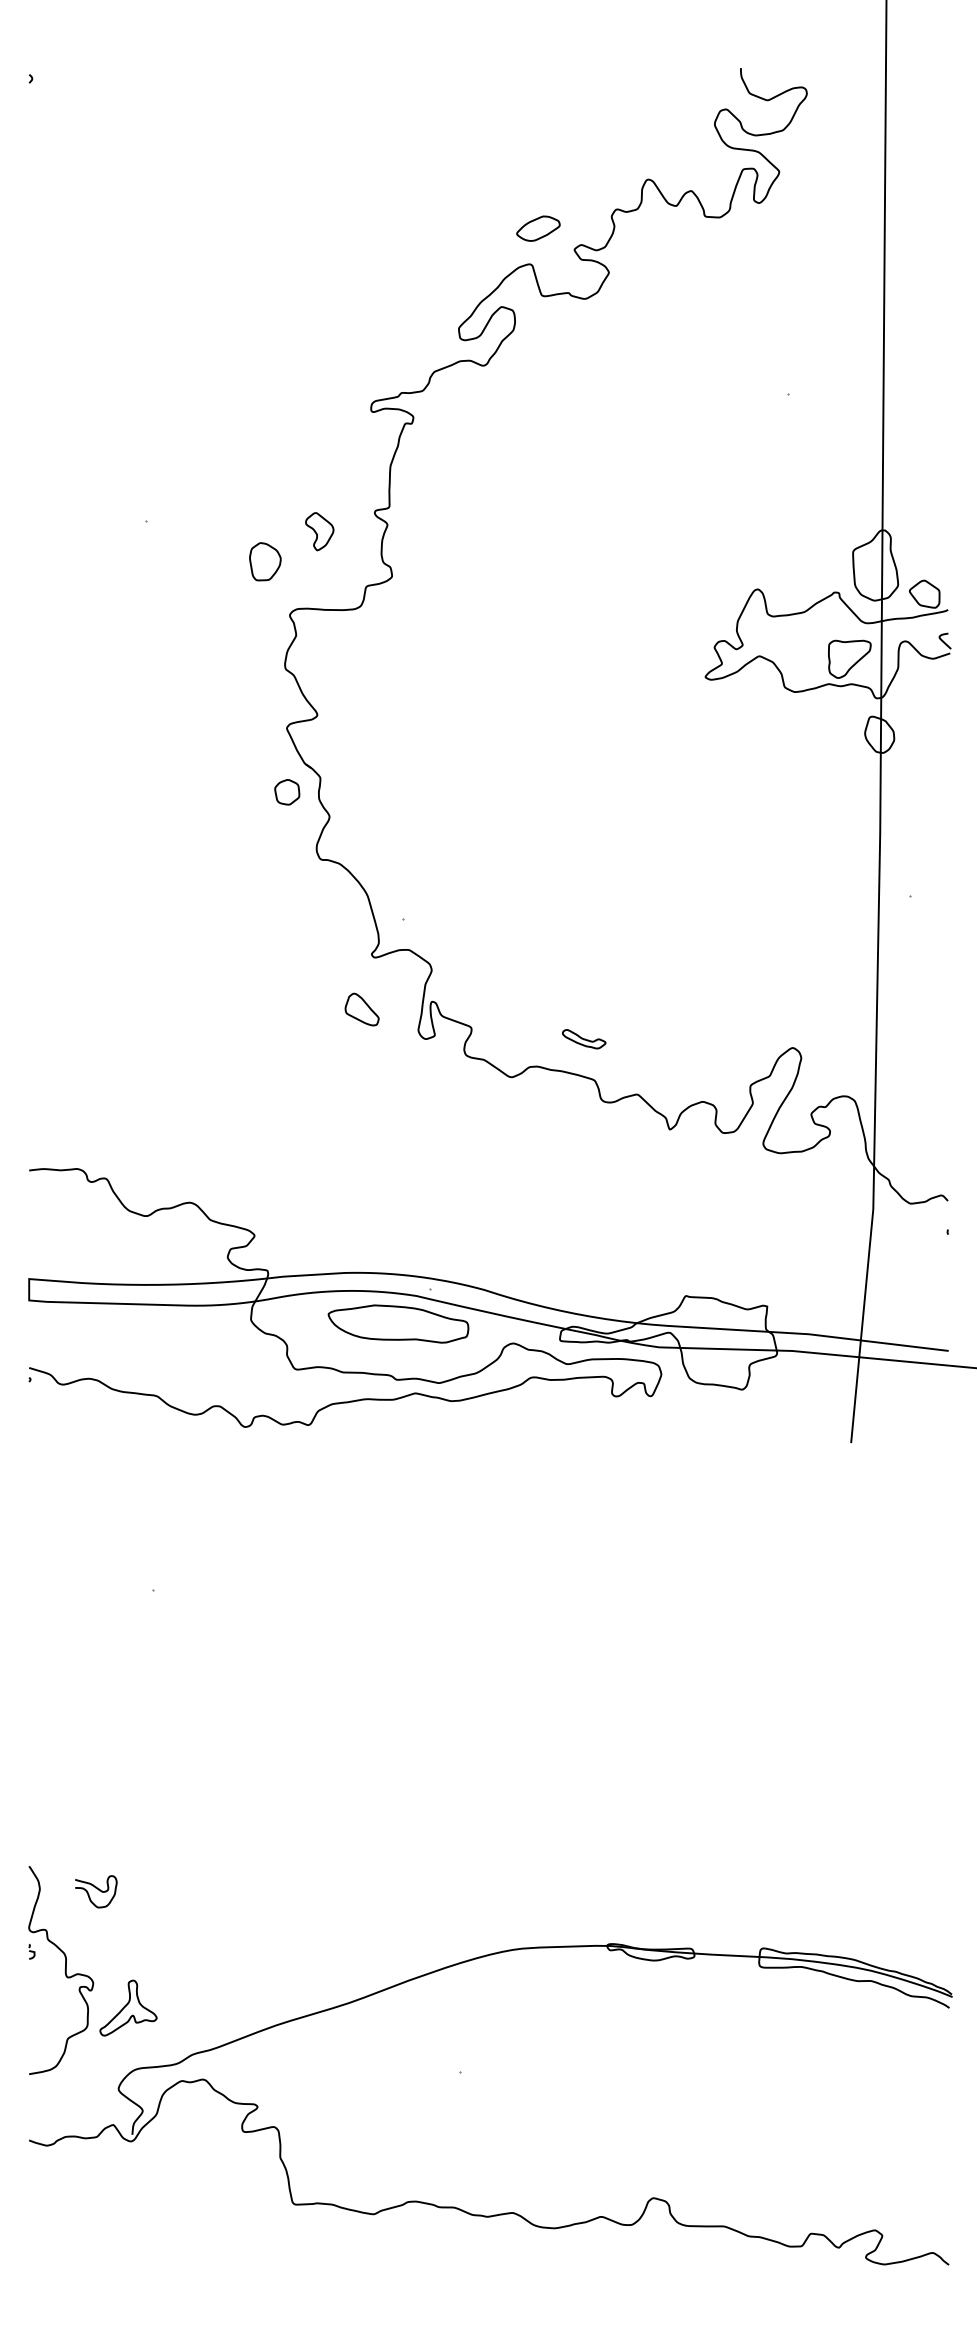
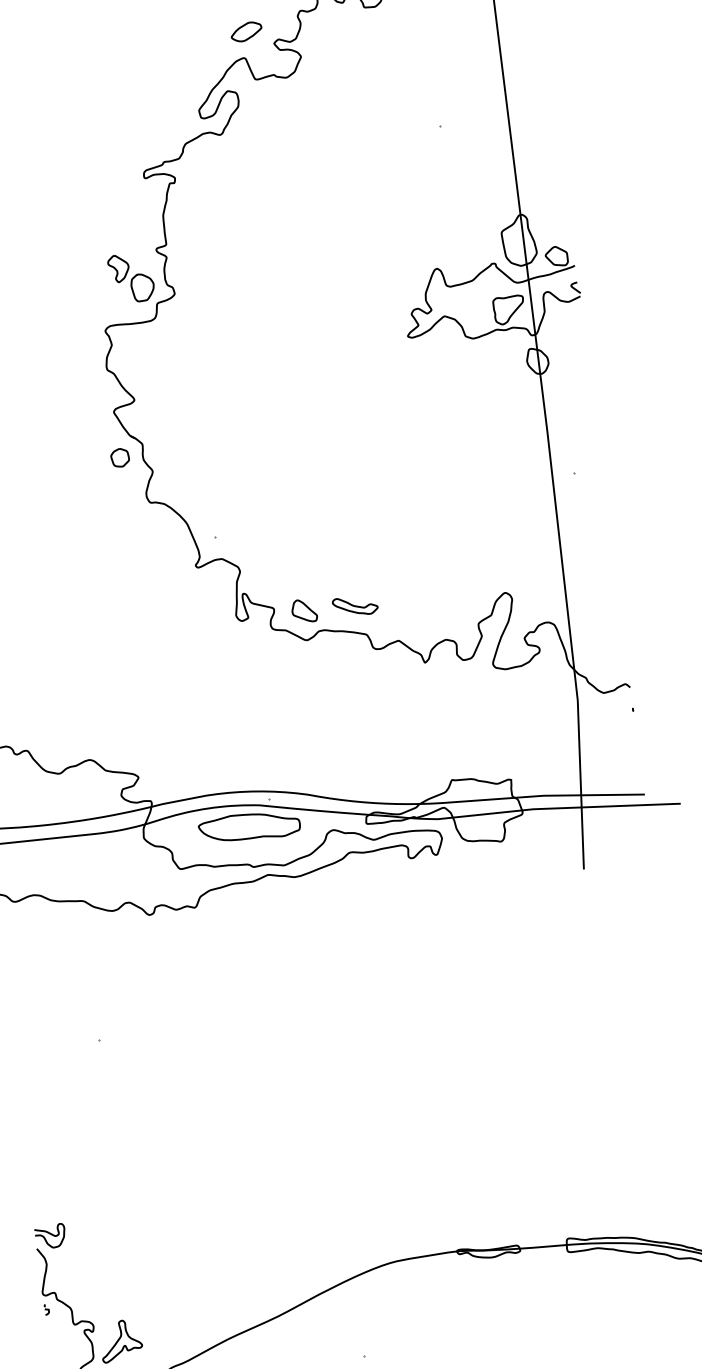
part: (265, 561) -> (142, 287), moved
part: (361, 1009) -> (303, 611), moved
part: (583, 1039) -> (354, 606), size x1.43
curve: (97, 1889) -> (51, 1234), moved

